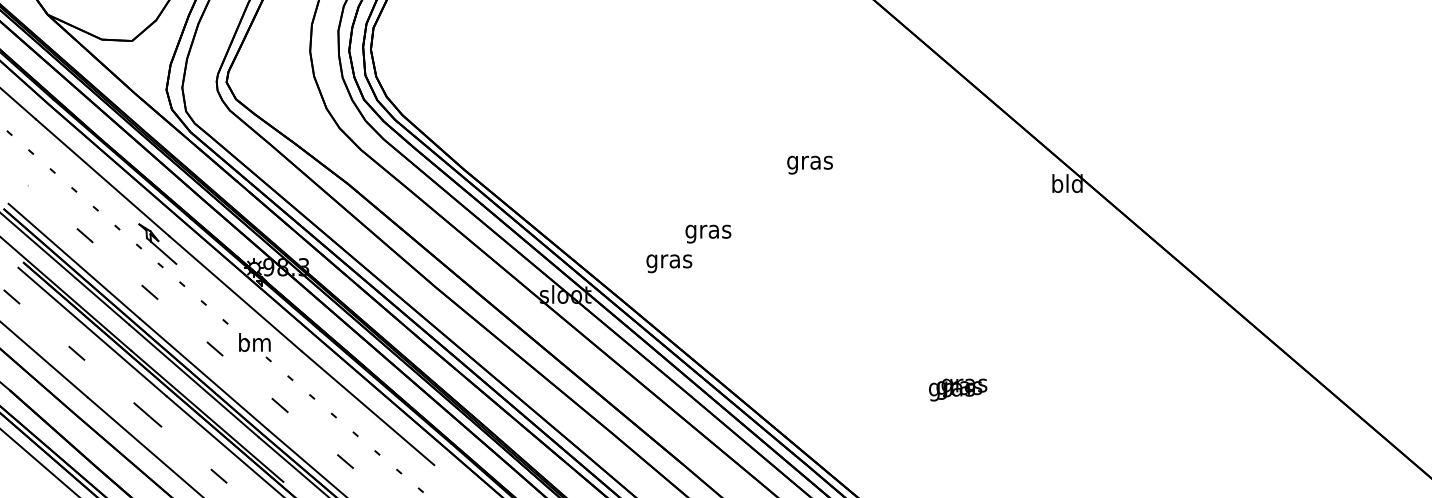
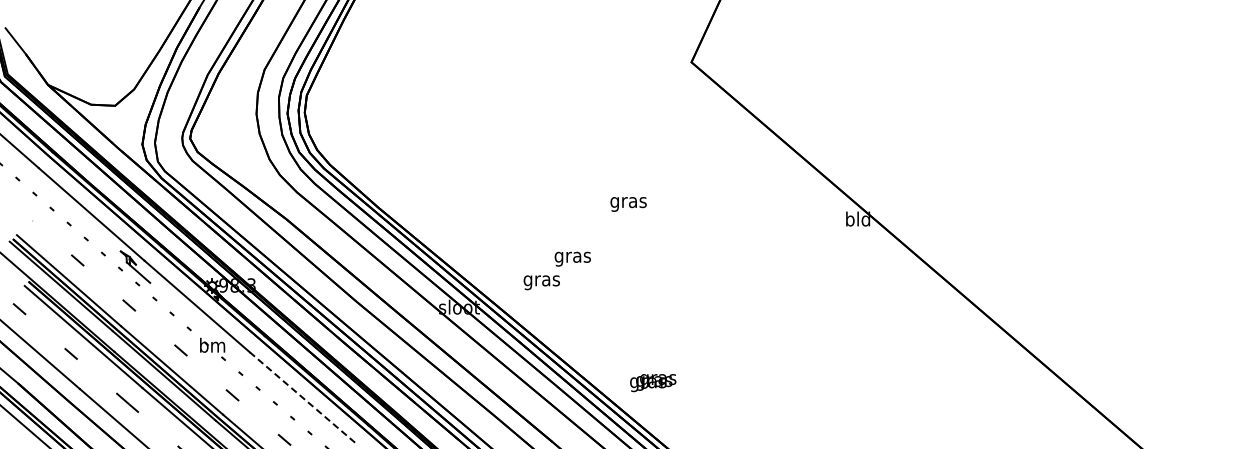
text: (809, 165) -> (628, 204), moved
text: (958, 390) -> (653, 383), moved
line: (368, 408) -> (302, 397), solid -> dashed

